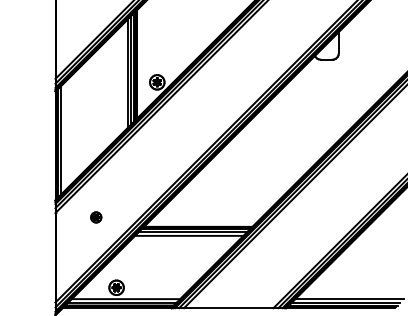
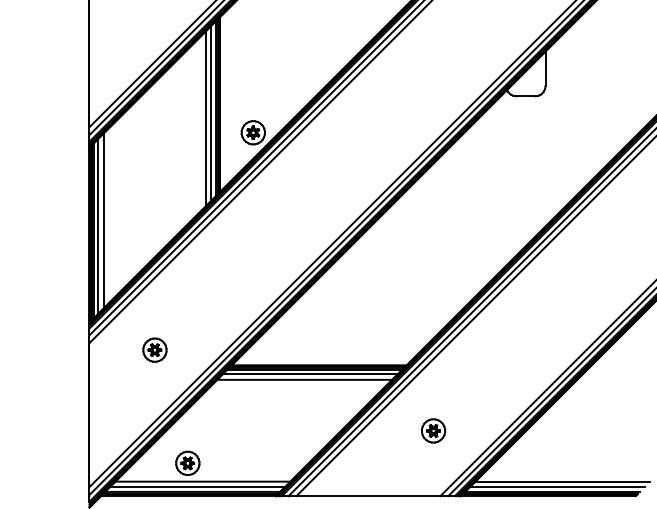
line: (64, 136) -> (103, 219), added
part: (96, 217) -> (155, 350), size x1.43
part: (269, 267) -> (433, 430), added

